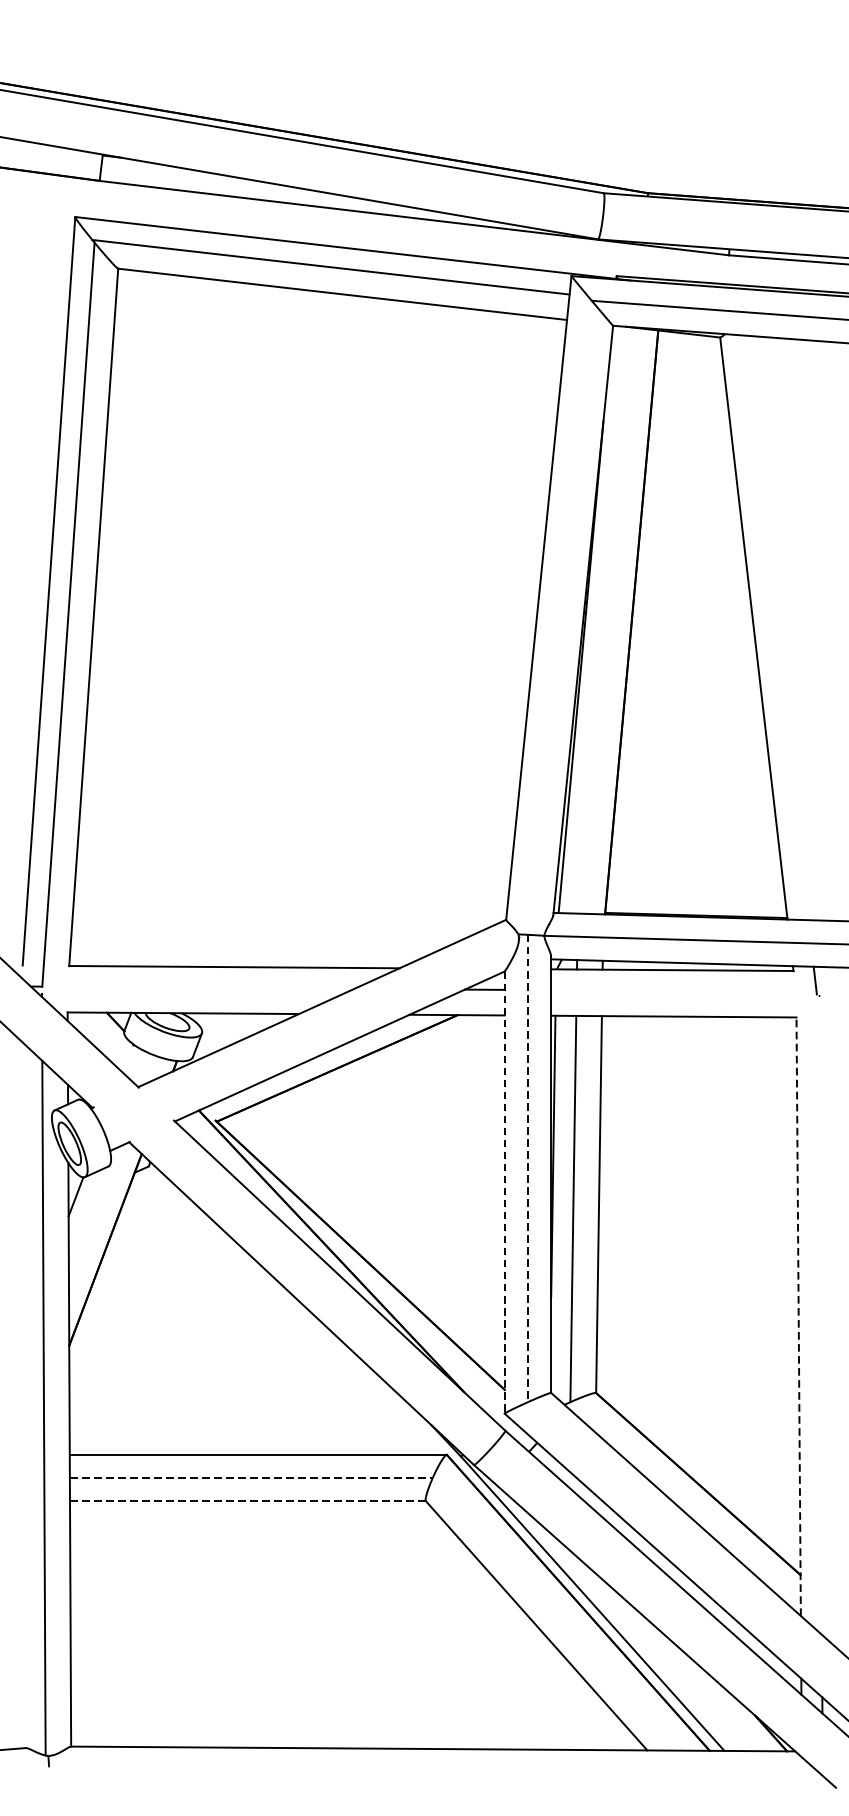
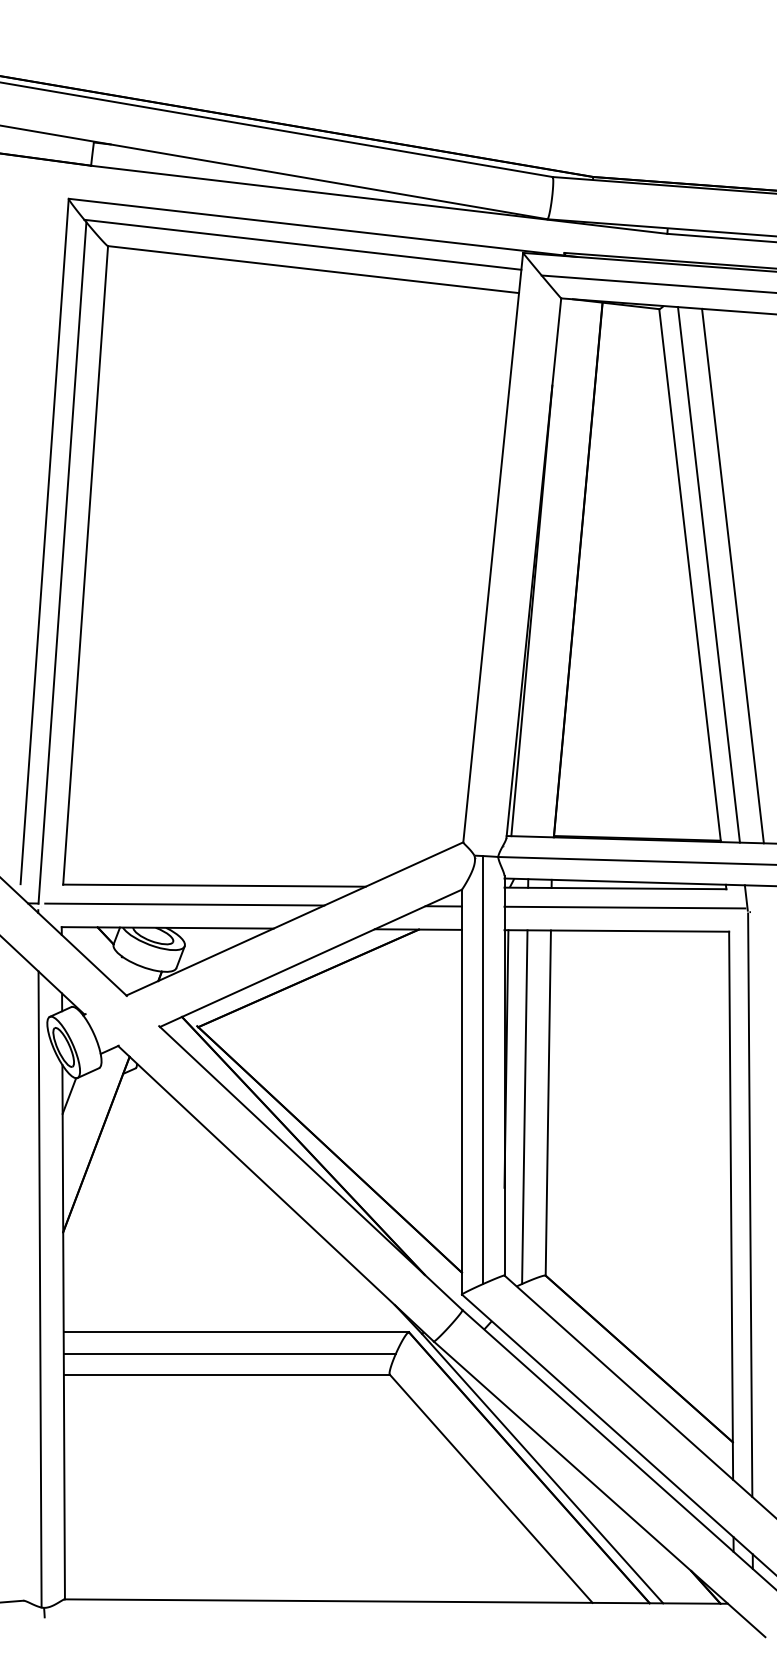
line: (773, 627) -> (708, 574), added
line: (800, 628) -> (732, 575), added
line: (201, 987) -> (184, 904), added
line: (682, 990) -> (624, 907), added
line: (528, 1169) -> (483, 1070), dashed -> solid
line: (504, 1193) -> (461, 1092), dashed -> solid
line: (819, 1315) -> (750, 1204), added
line: (799, 1316) -> (731, 1205), dashed -> solid
line: (251, 1478) -> (230, 1353), dashed -> solid
line: (248, 1501) -> (227, 1374), dashed -> solid

